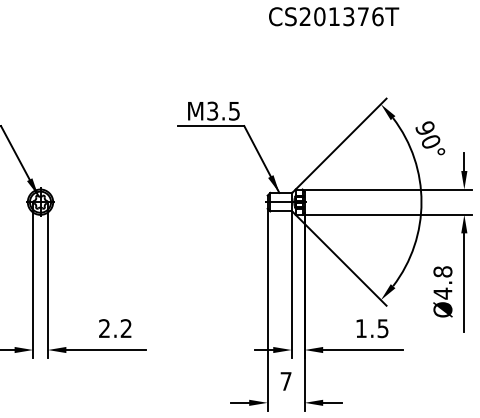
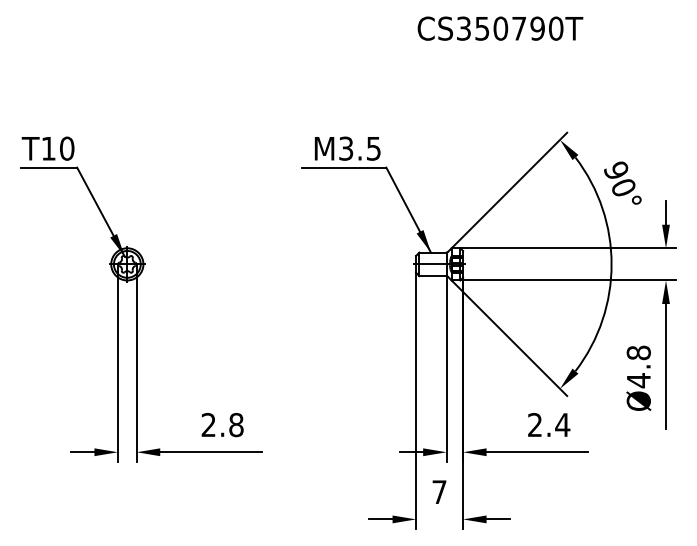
text: (341, 16) -> (510, 28), CS201376T -> CS350790T
text: (126, 328) -> (236, 425), 2.2 -> 2.8
text: (372, 328) -> (549, 425), 1.5 -> 2.4

